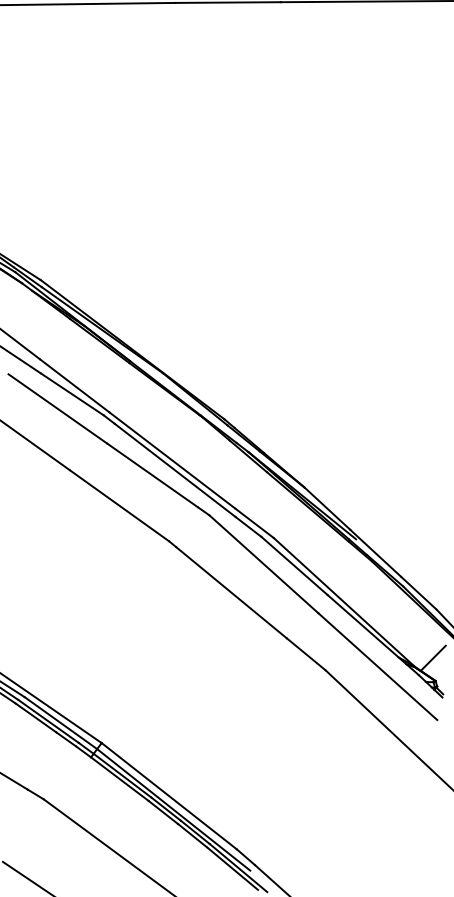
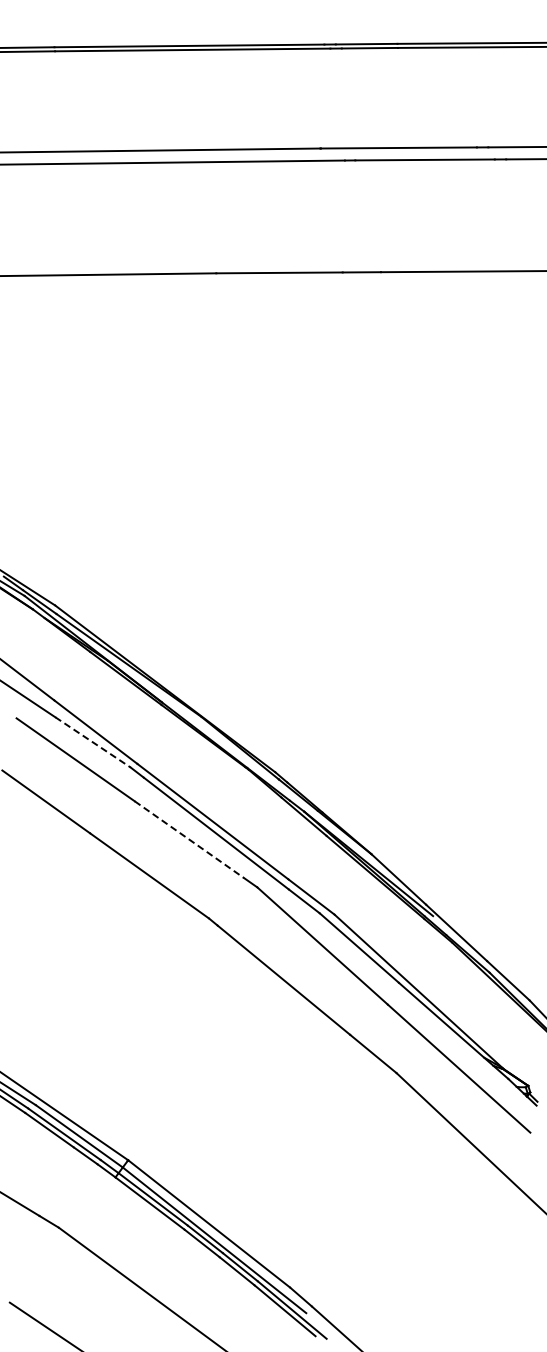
line: (72, 394) -> (93, 742), solid -> dashed
line: (152, 475) -> (189, 839), solid -> dashed
line: (433, 658) -> (525, 1058), removed

